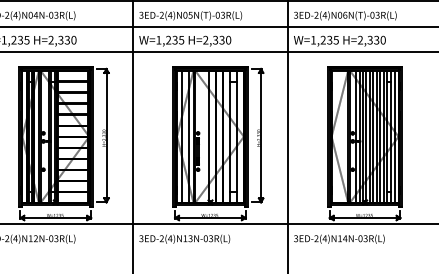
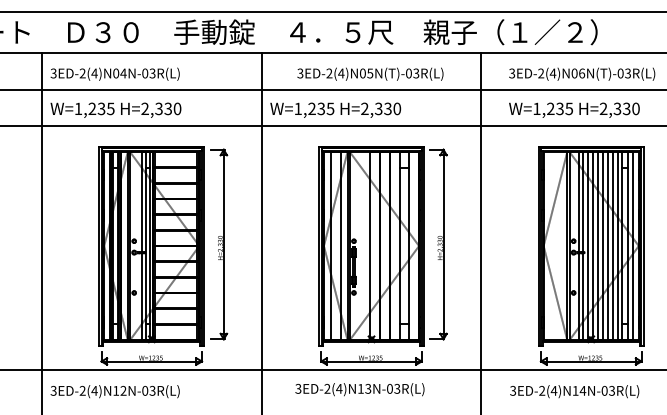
text: (190, 15) -> (370, 73), moved
text: (345, 15) -> (582, 73), moved
text: (339, 40) -> (574, 109), moved
text: (184, 239) -> (359, 389), moved
text: (339, 239) -> (574, 391), moved

